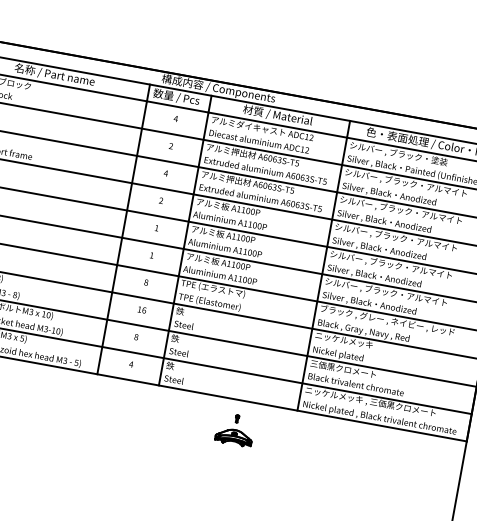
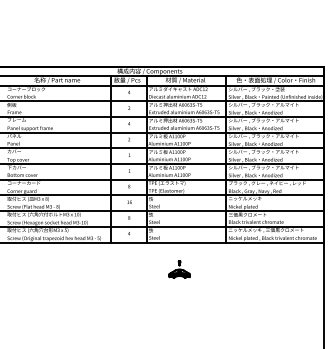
part: (235, 429) -> (179, 269), moved

